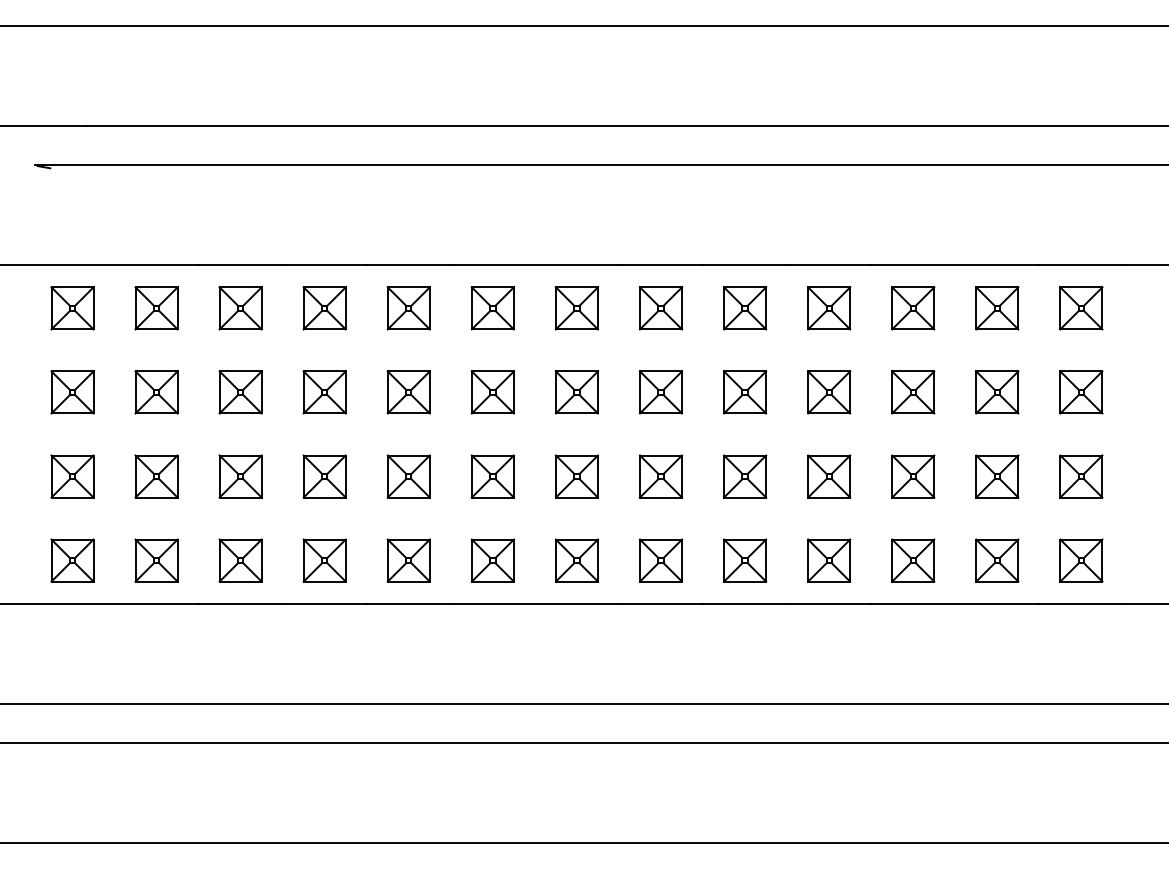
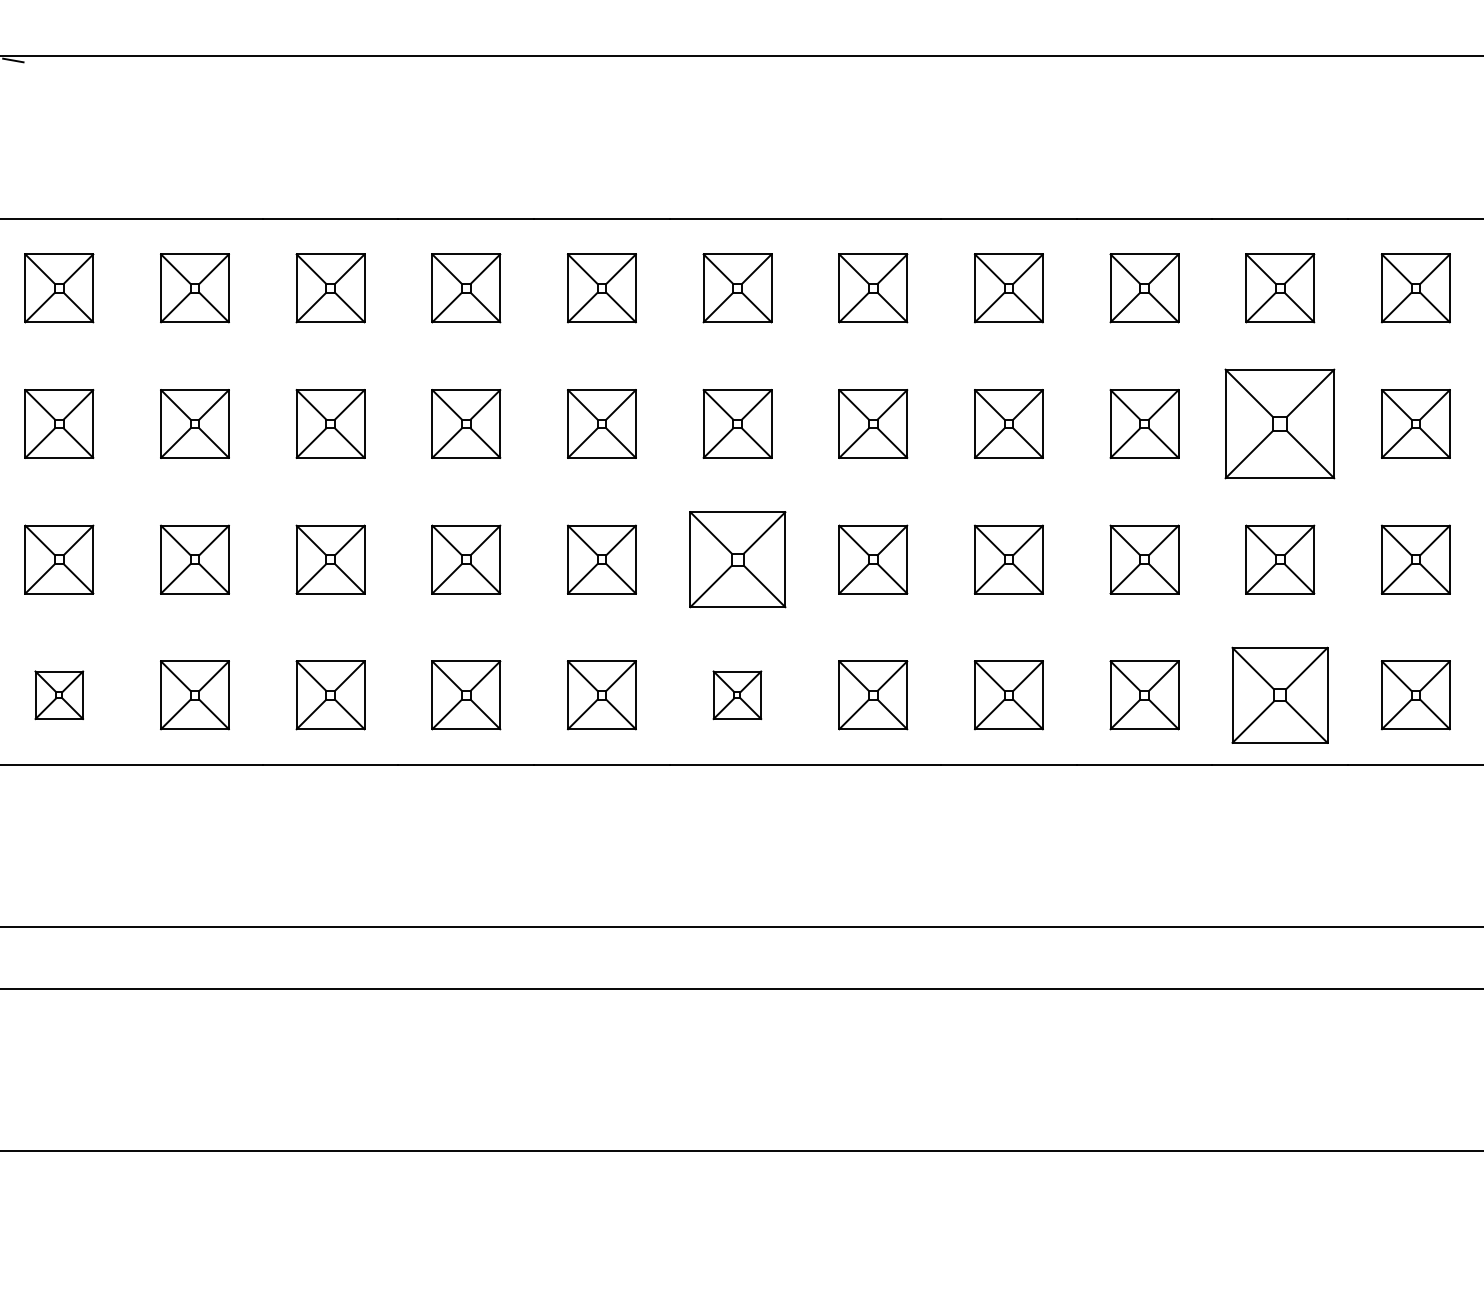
part: (829, 392) -> (1280, 424), size x1.6
part: (492, 476) -> (736, 559), size x1.4
part: (72, 560) -> (59, 695), size x0.7
part: (492, 560) -> (736, 695), size x0.7
part: (829, 560) -> (1280, 695), size x1.4

